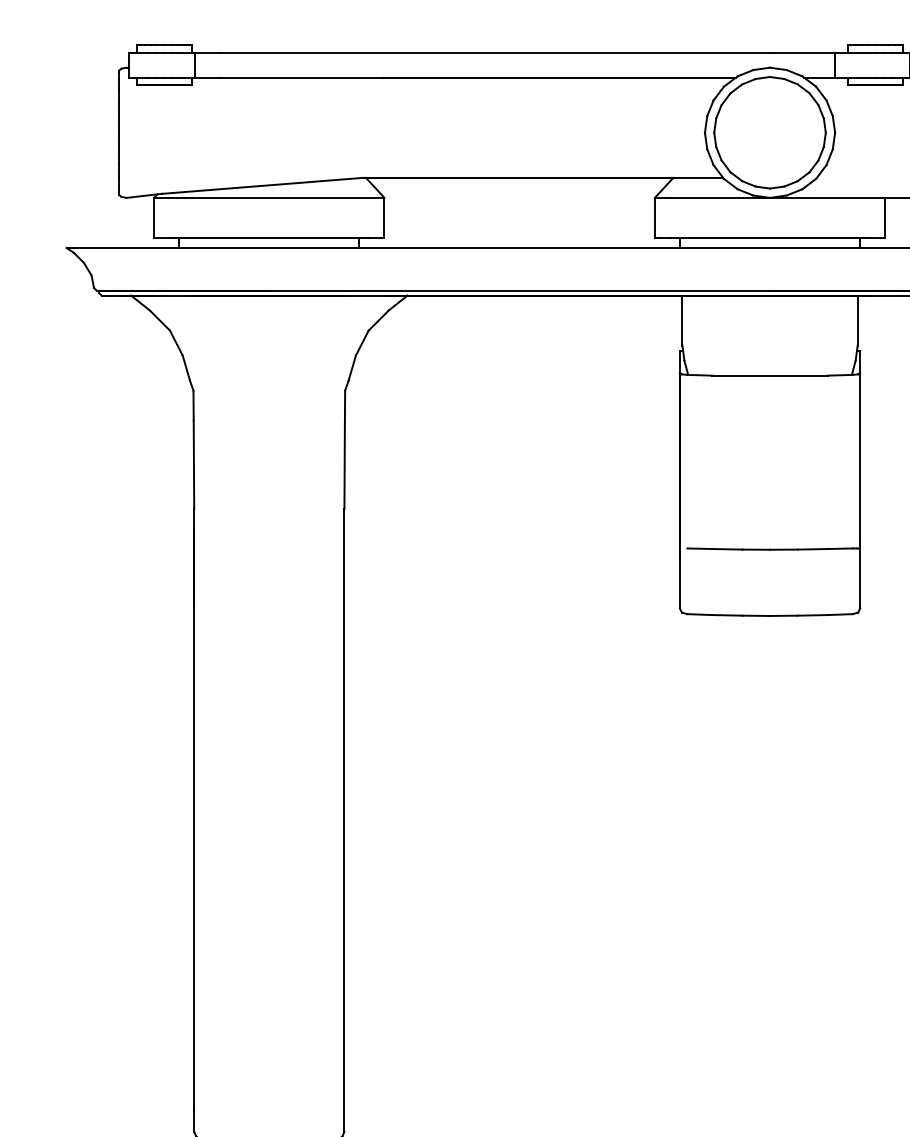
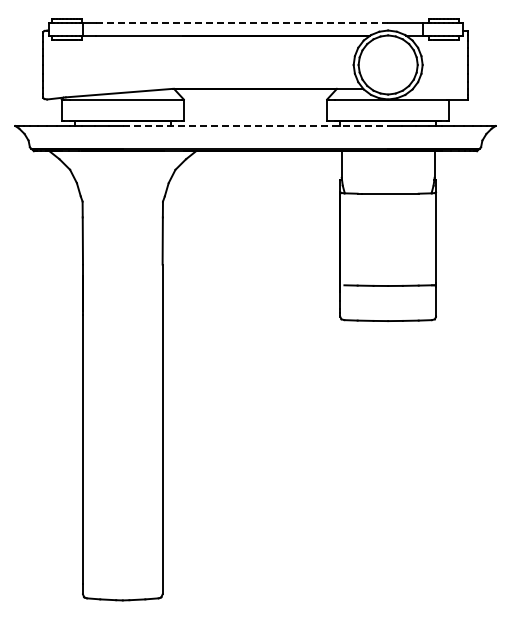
line: (495, 52) -> (242, 22), solid -> dashed
line: (519, 248) -> (255, 126), solid -> dashed

